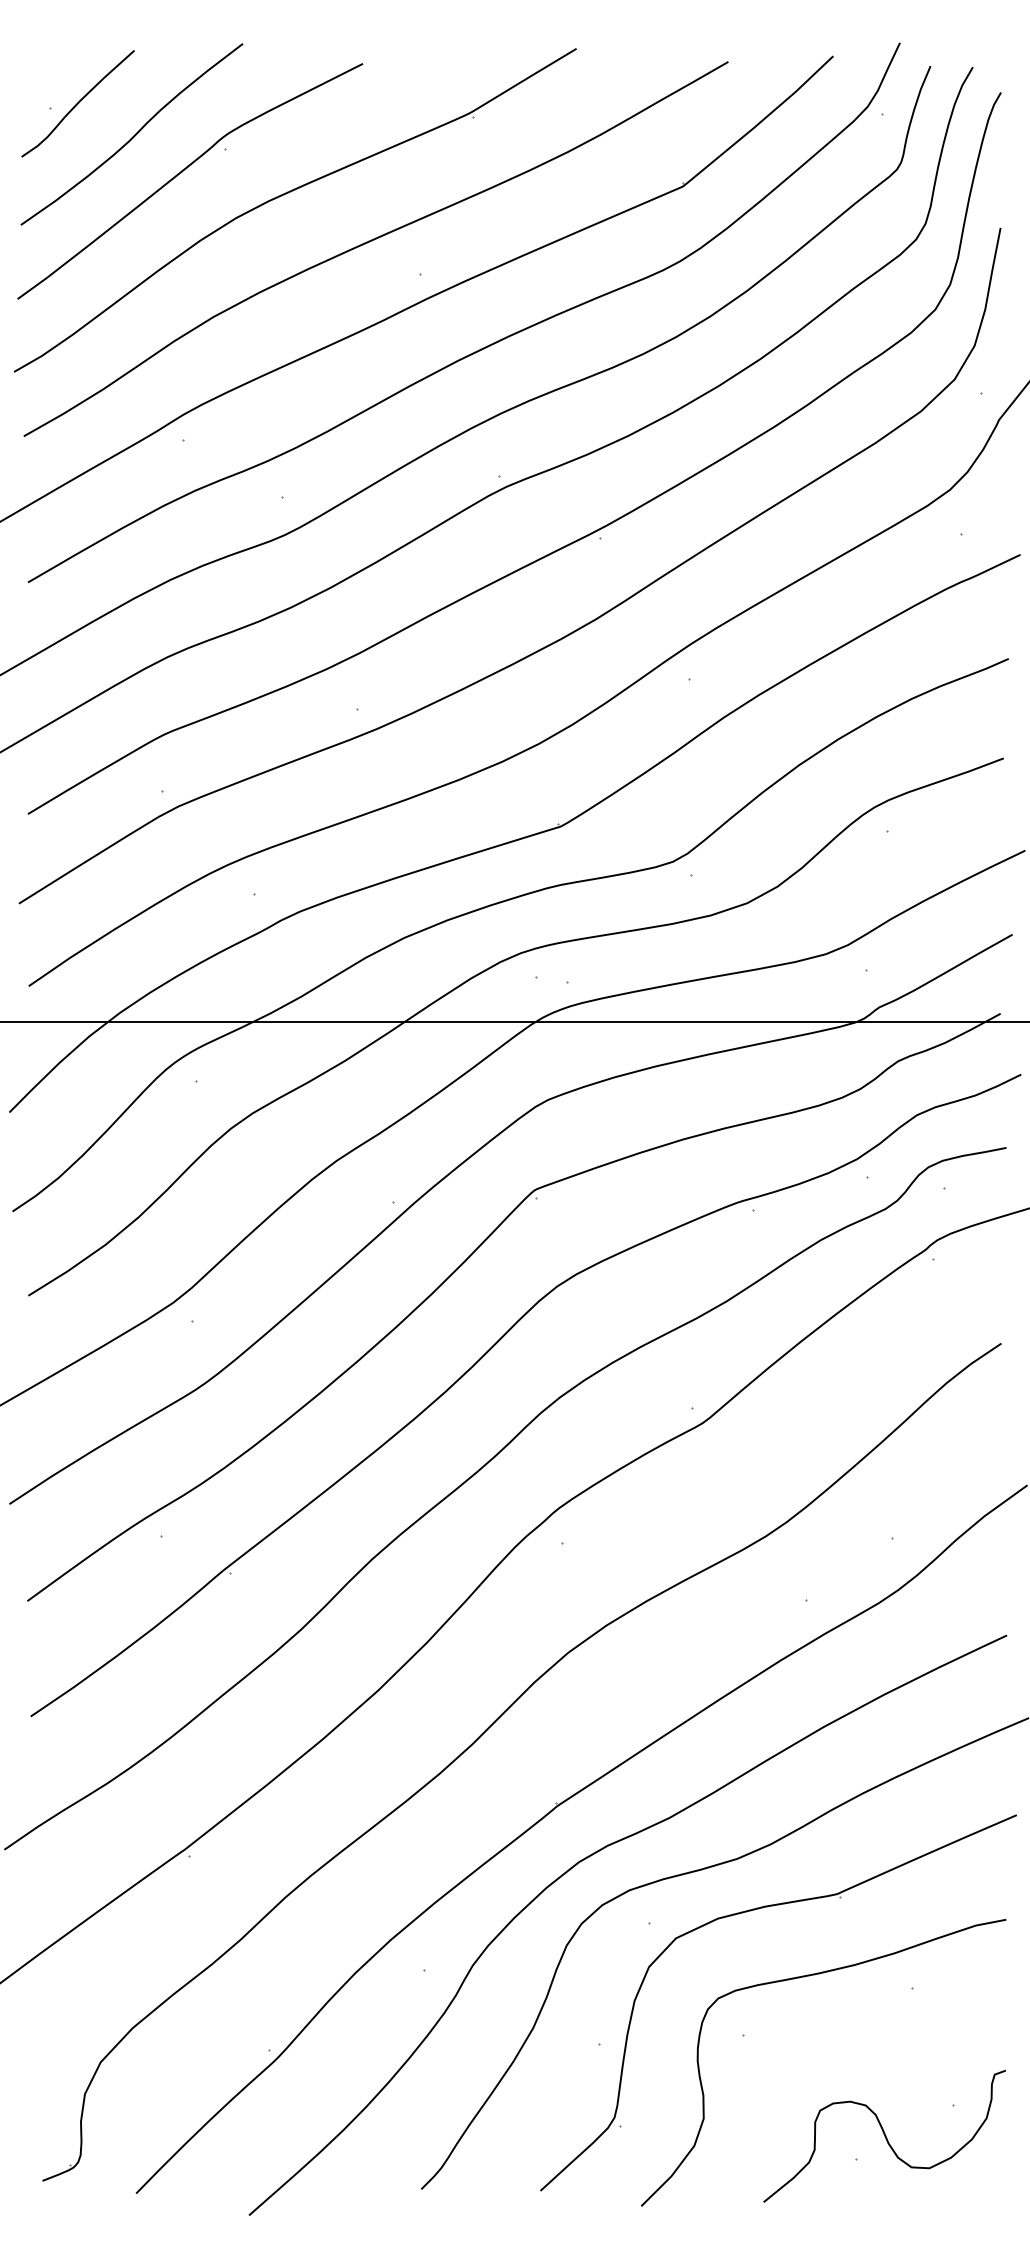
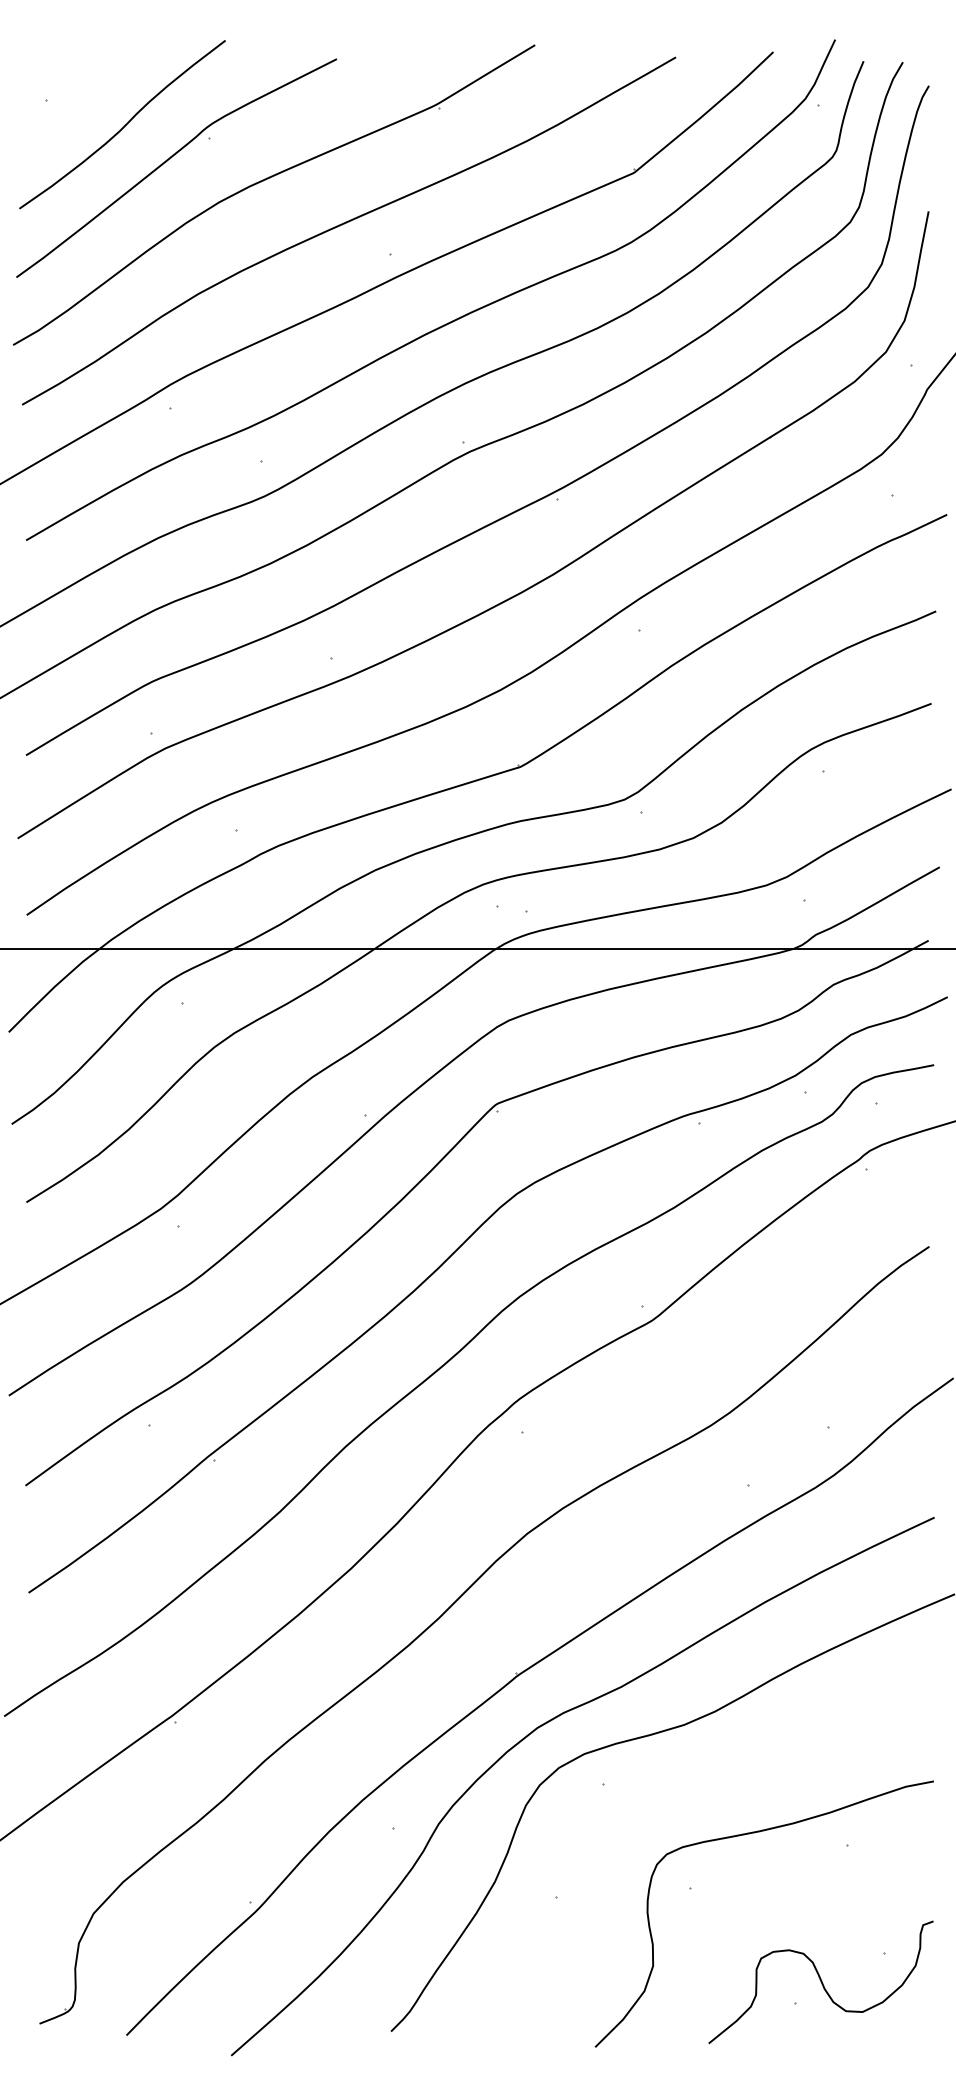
curve: (78, 104) -> (72, 96), removed
part: (756, 1910) -> (702, 1772), removed

